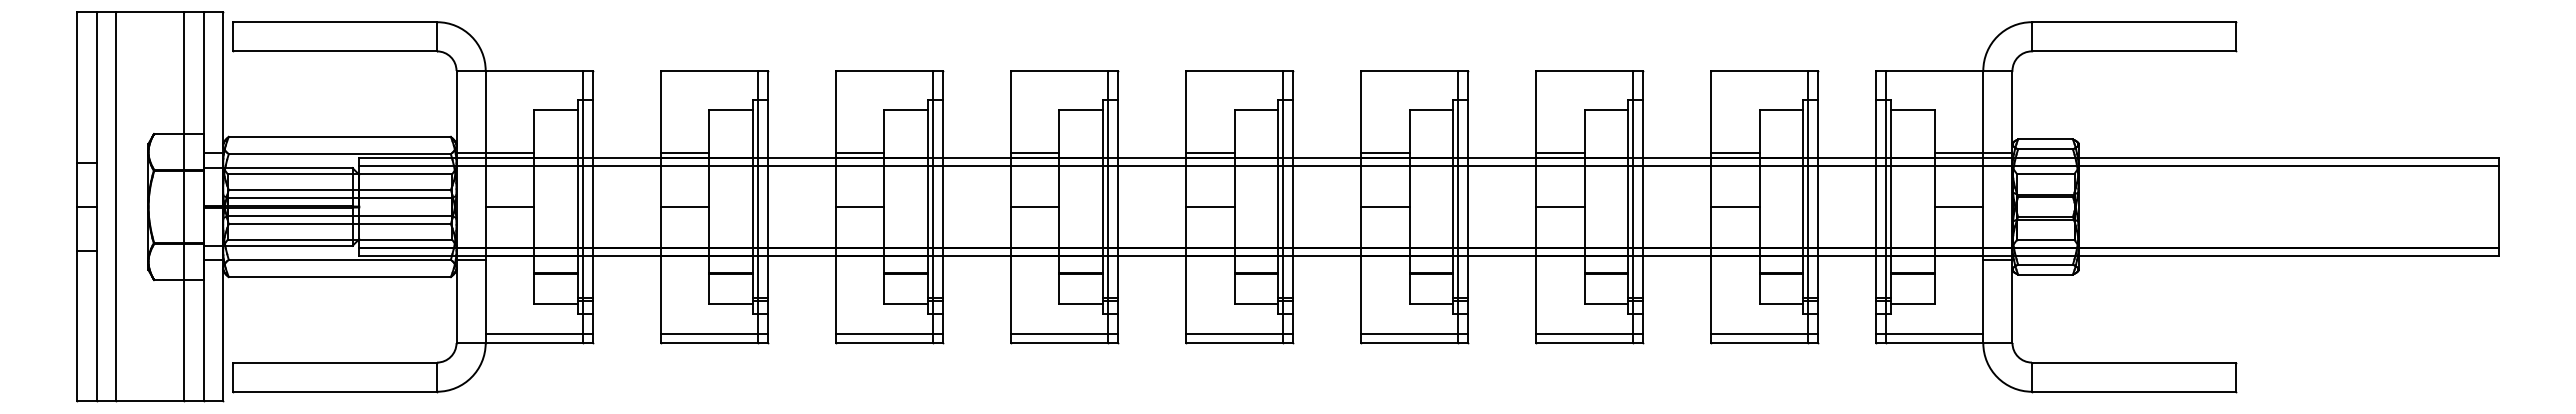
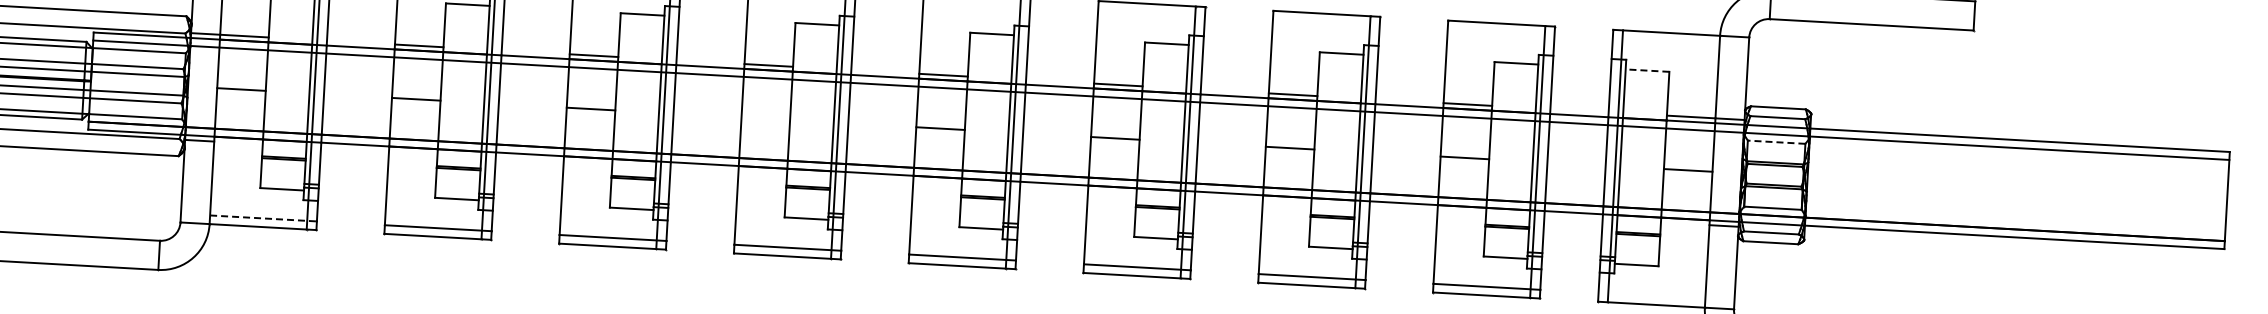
line: (1912, 109) -> (1647, 70), solid -> dashed
line: (2045, 173) -> (1776, 141), solid -> dashed
line: (1034, 206) -> (765, 118), removed
line: (539, 334) -> (263, 218), solid -> dashed
line: (1929, 334) -> (1651, 296), removed

